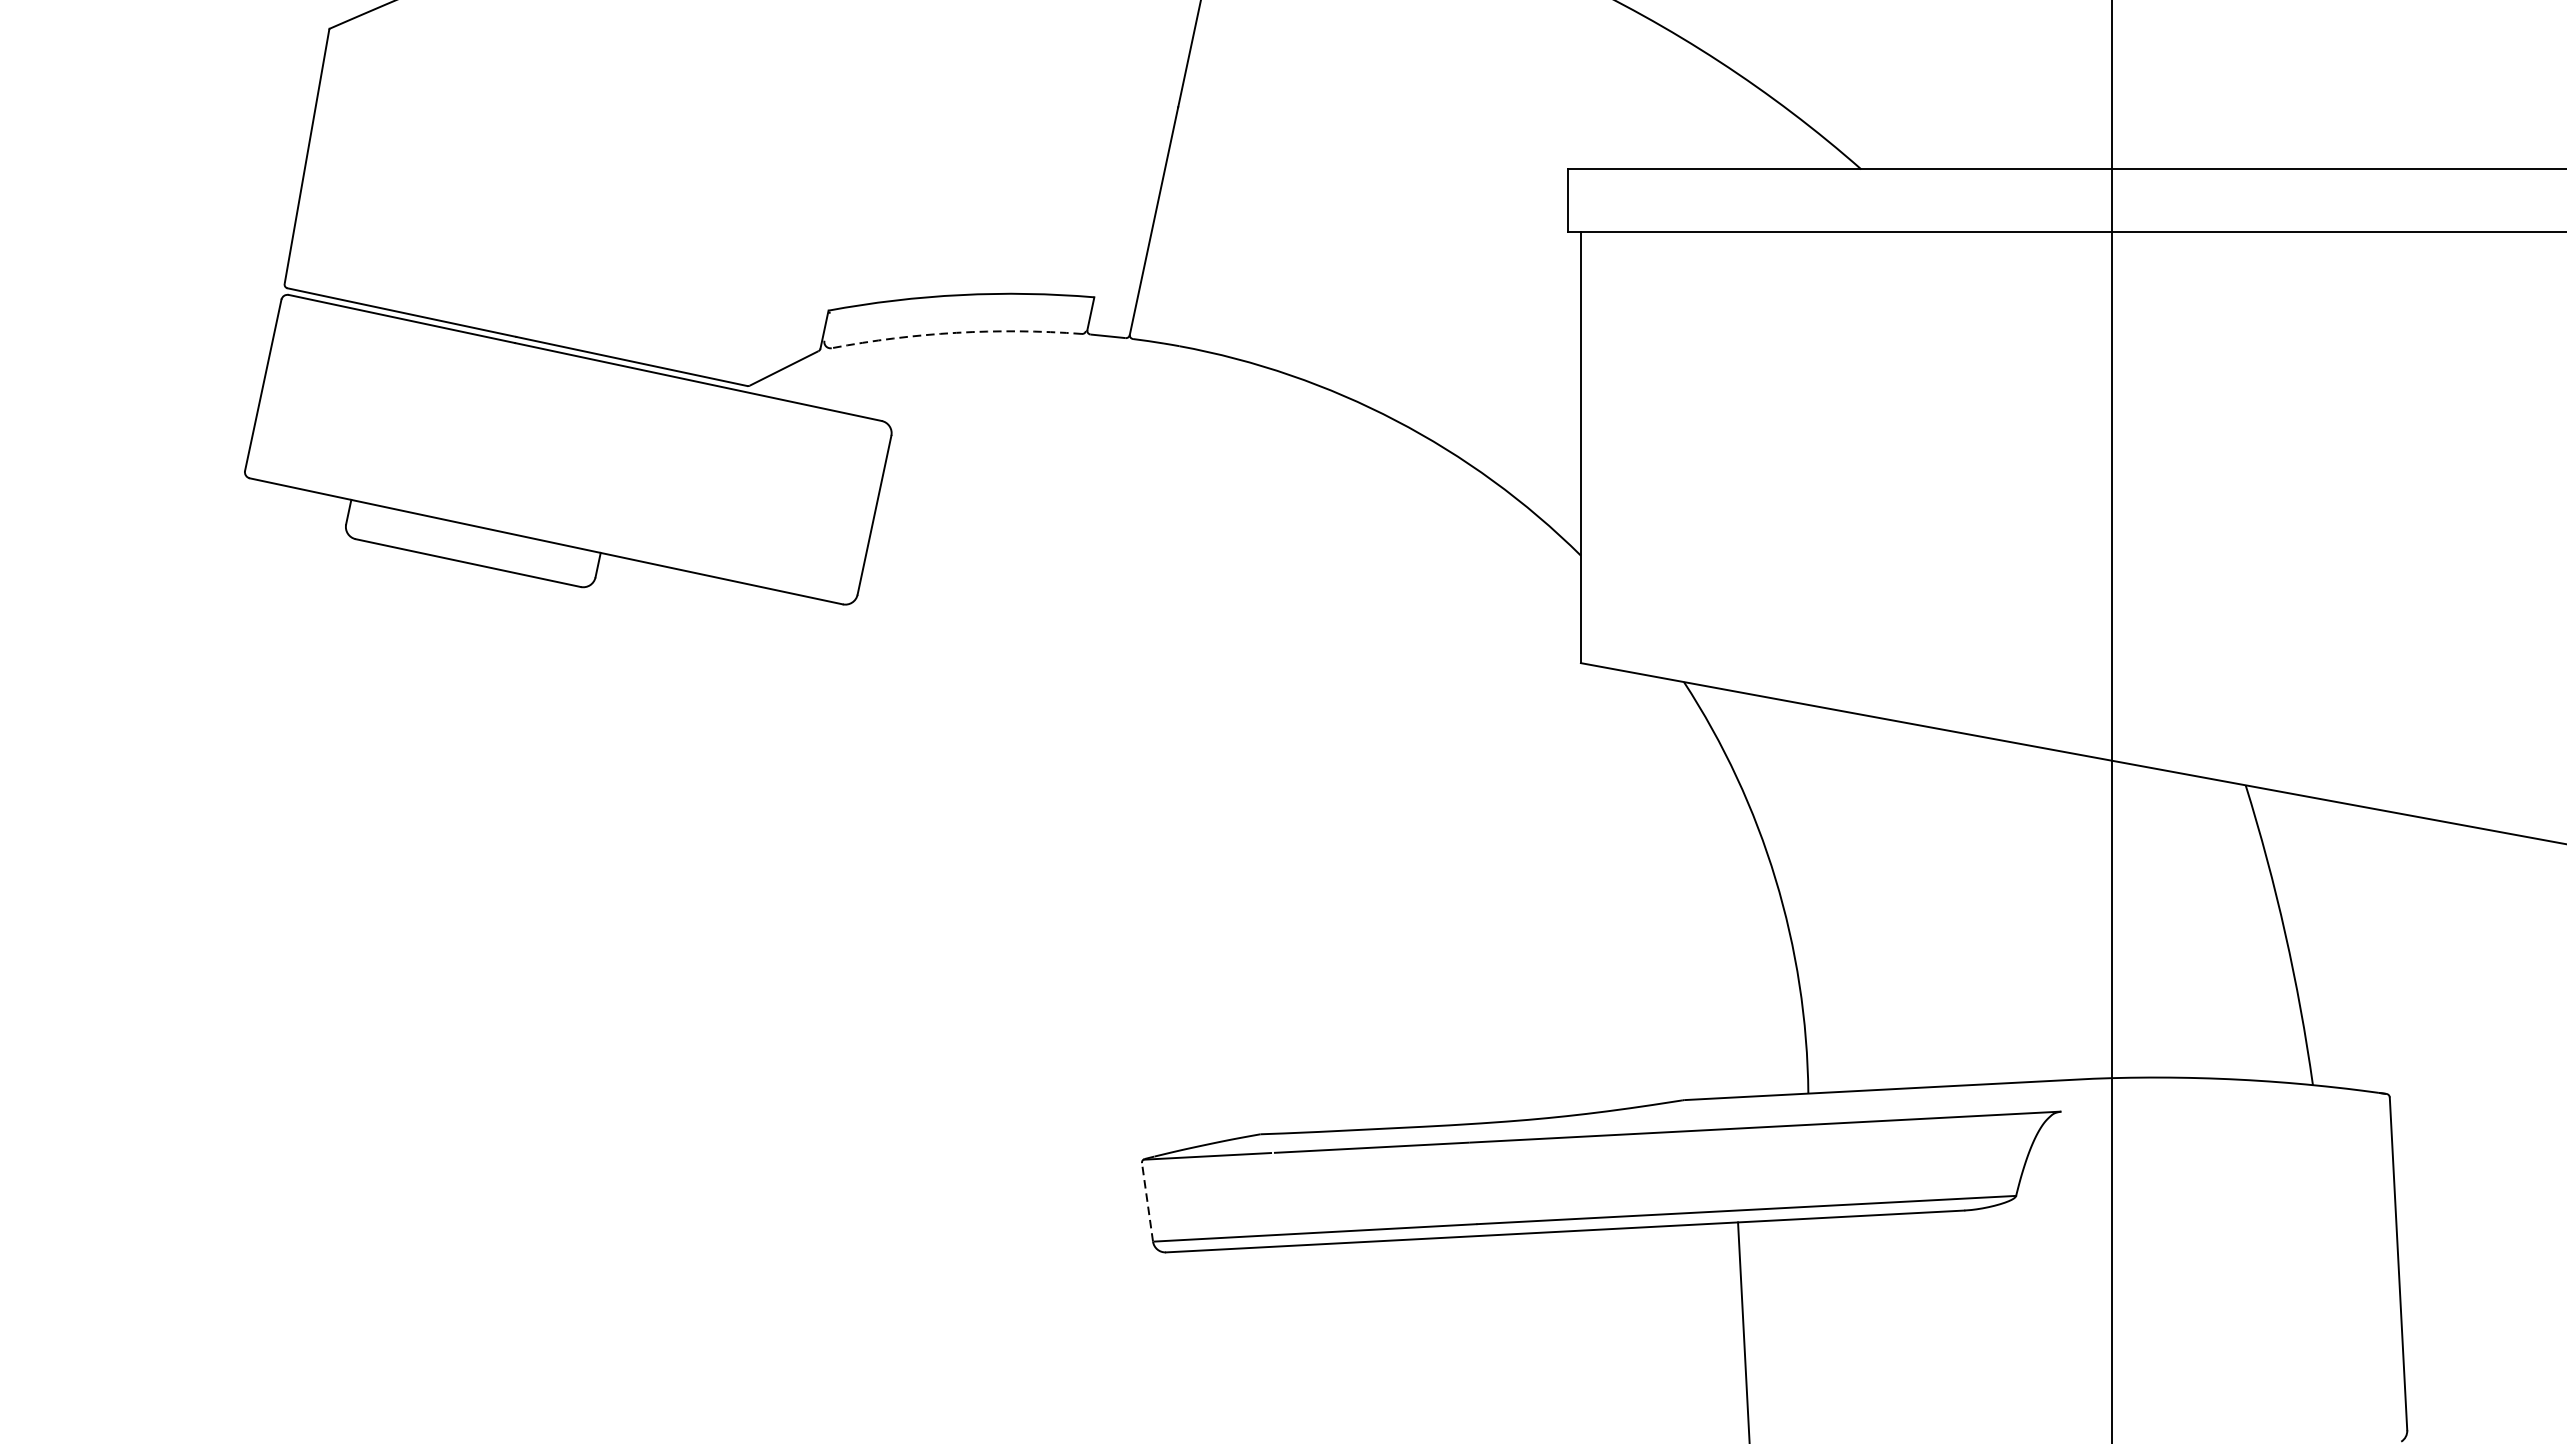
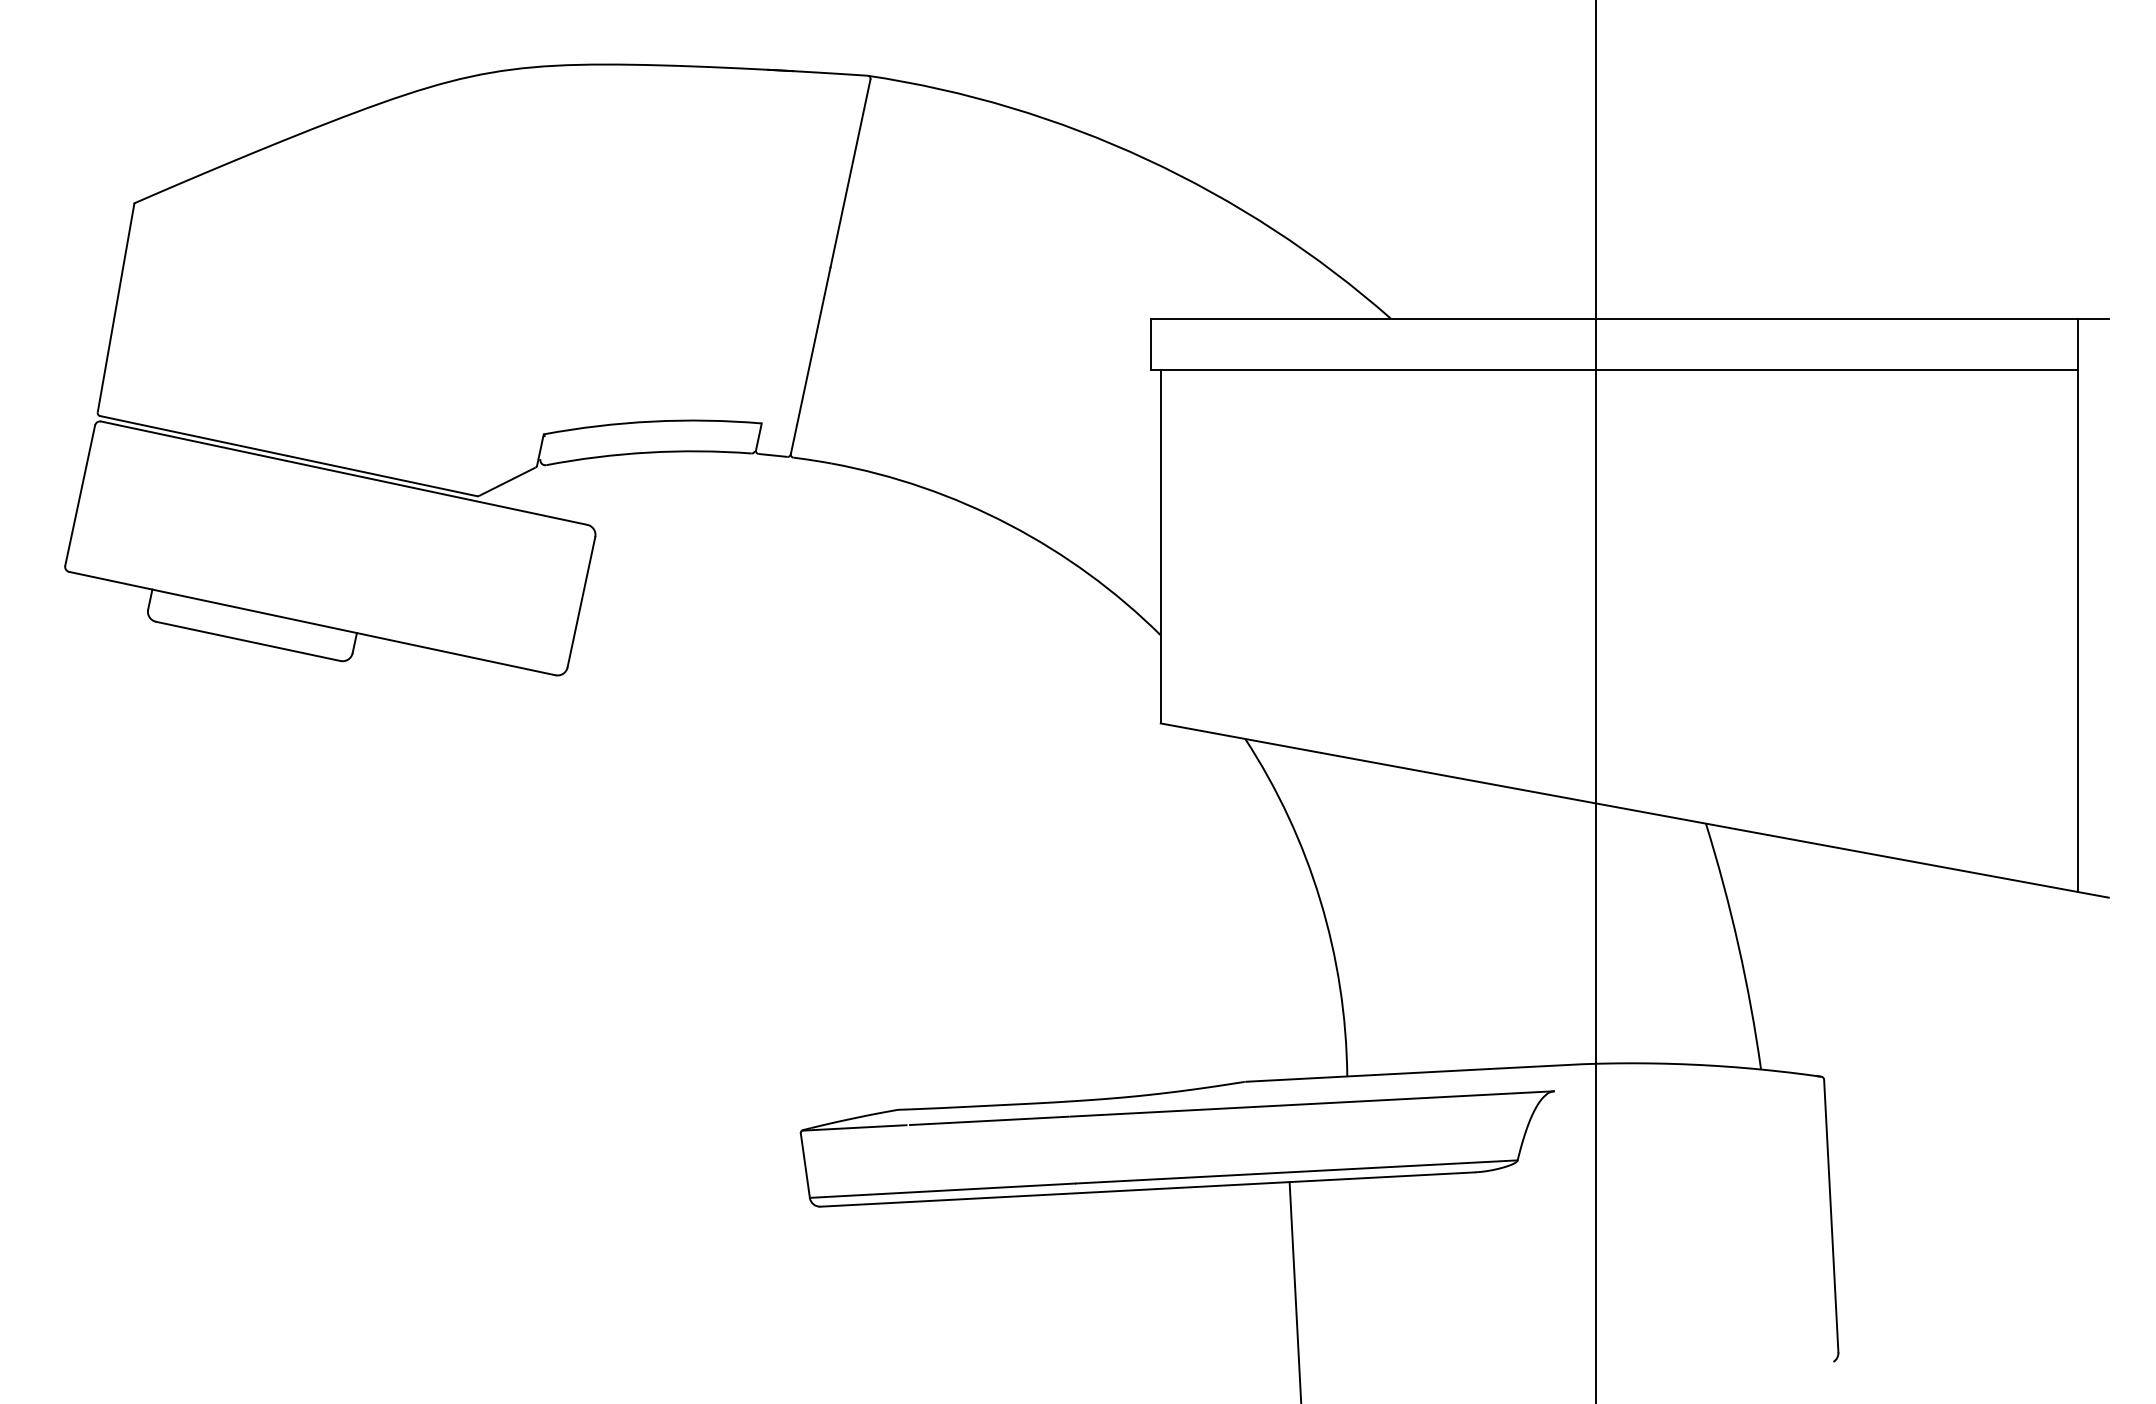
arc: (956, 332) -> (648, 452), dashed -> solid
line: (1147, 1202) -> (805, 1165), dashed -> solid

